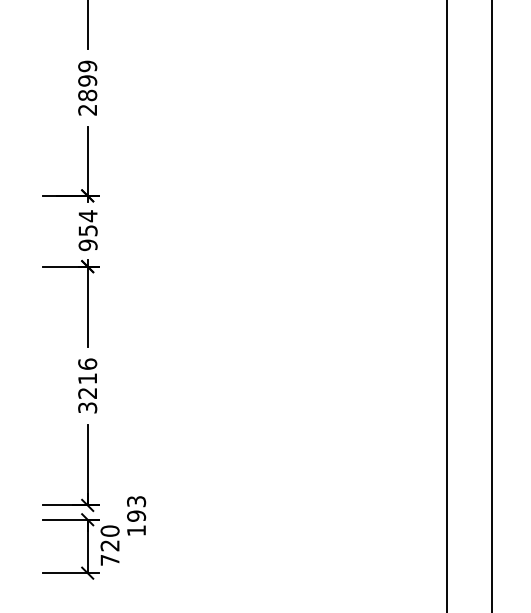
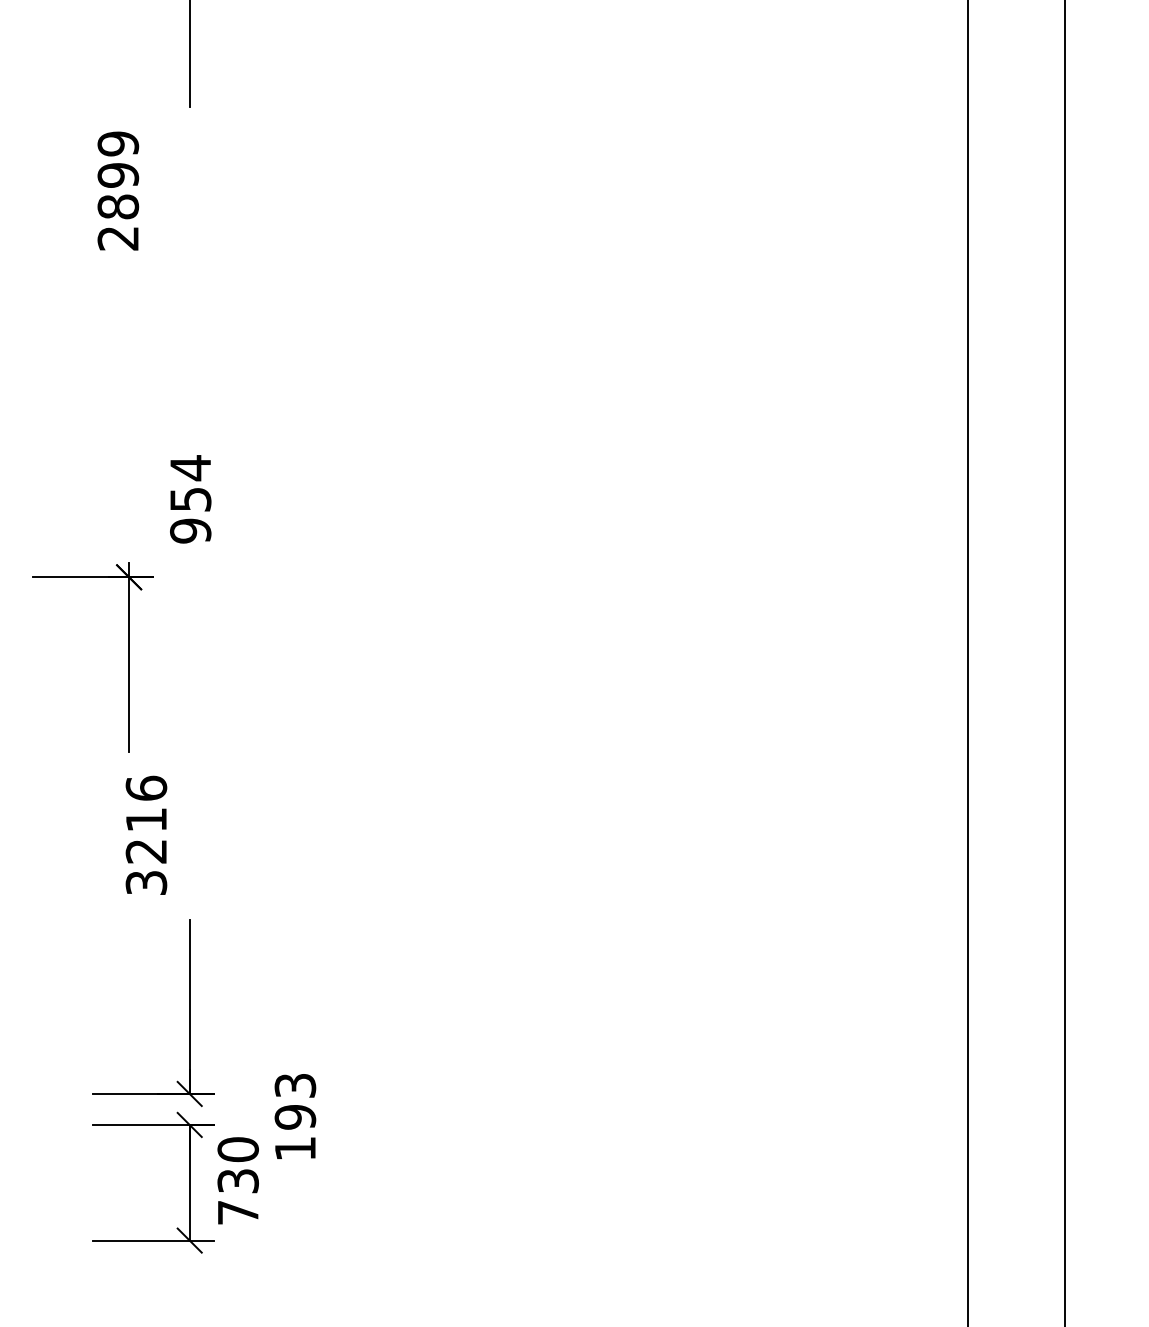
text: (87, 87) -> (117, 189), moved
part: (87, 164) -> (189, 356), removed
part: (87, 303) -> (128, 657), moved
text: (87, 385) -> (146, 834), moved
text: (109, 545) -> (236, 1180), 720 -> 730

